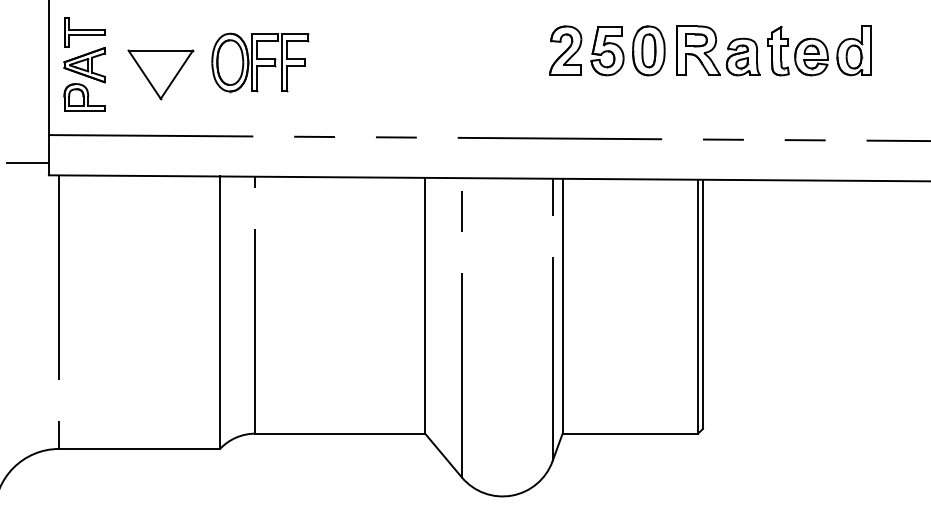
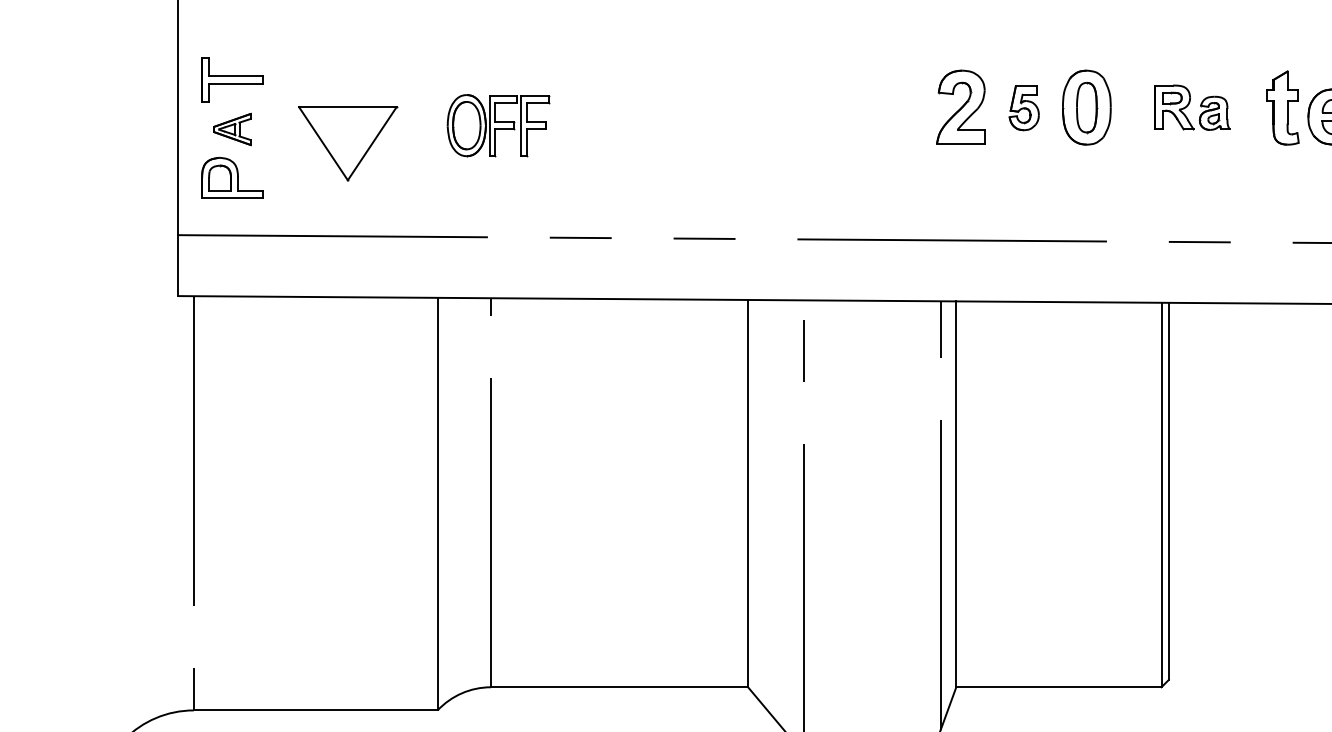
part: (718, 50) -> (1192, 107), size x0.6
part: (607, 51) -> (1024, 108), size x0.6
part: (260, 62) -> (498, 125), size x0.7
part: (84, 65) -> (232, 129), size x0.6
line: (27, 163) -> (146, 278), removed

